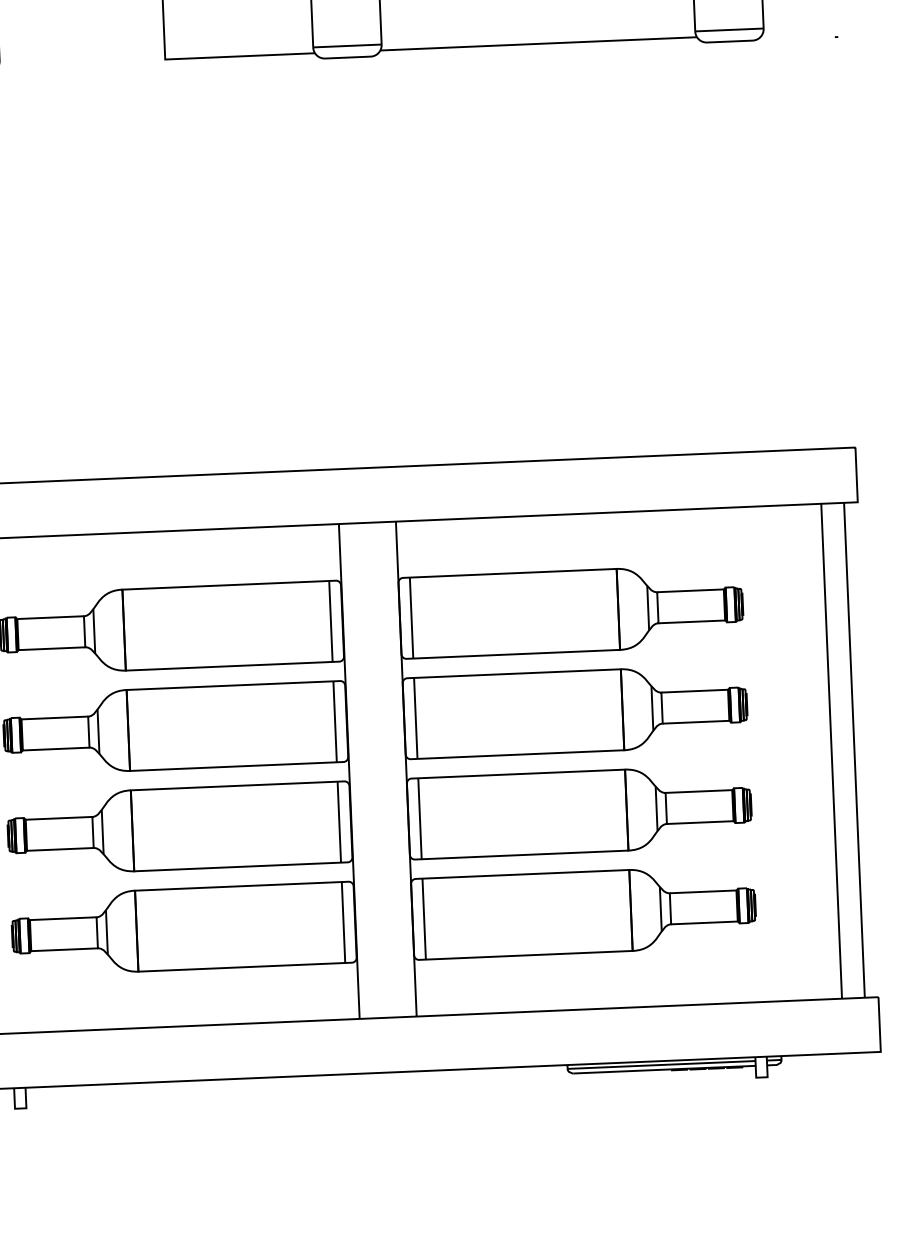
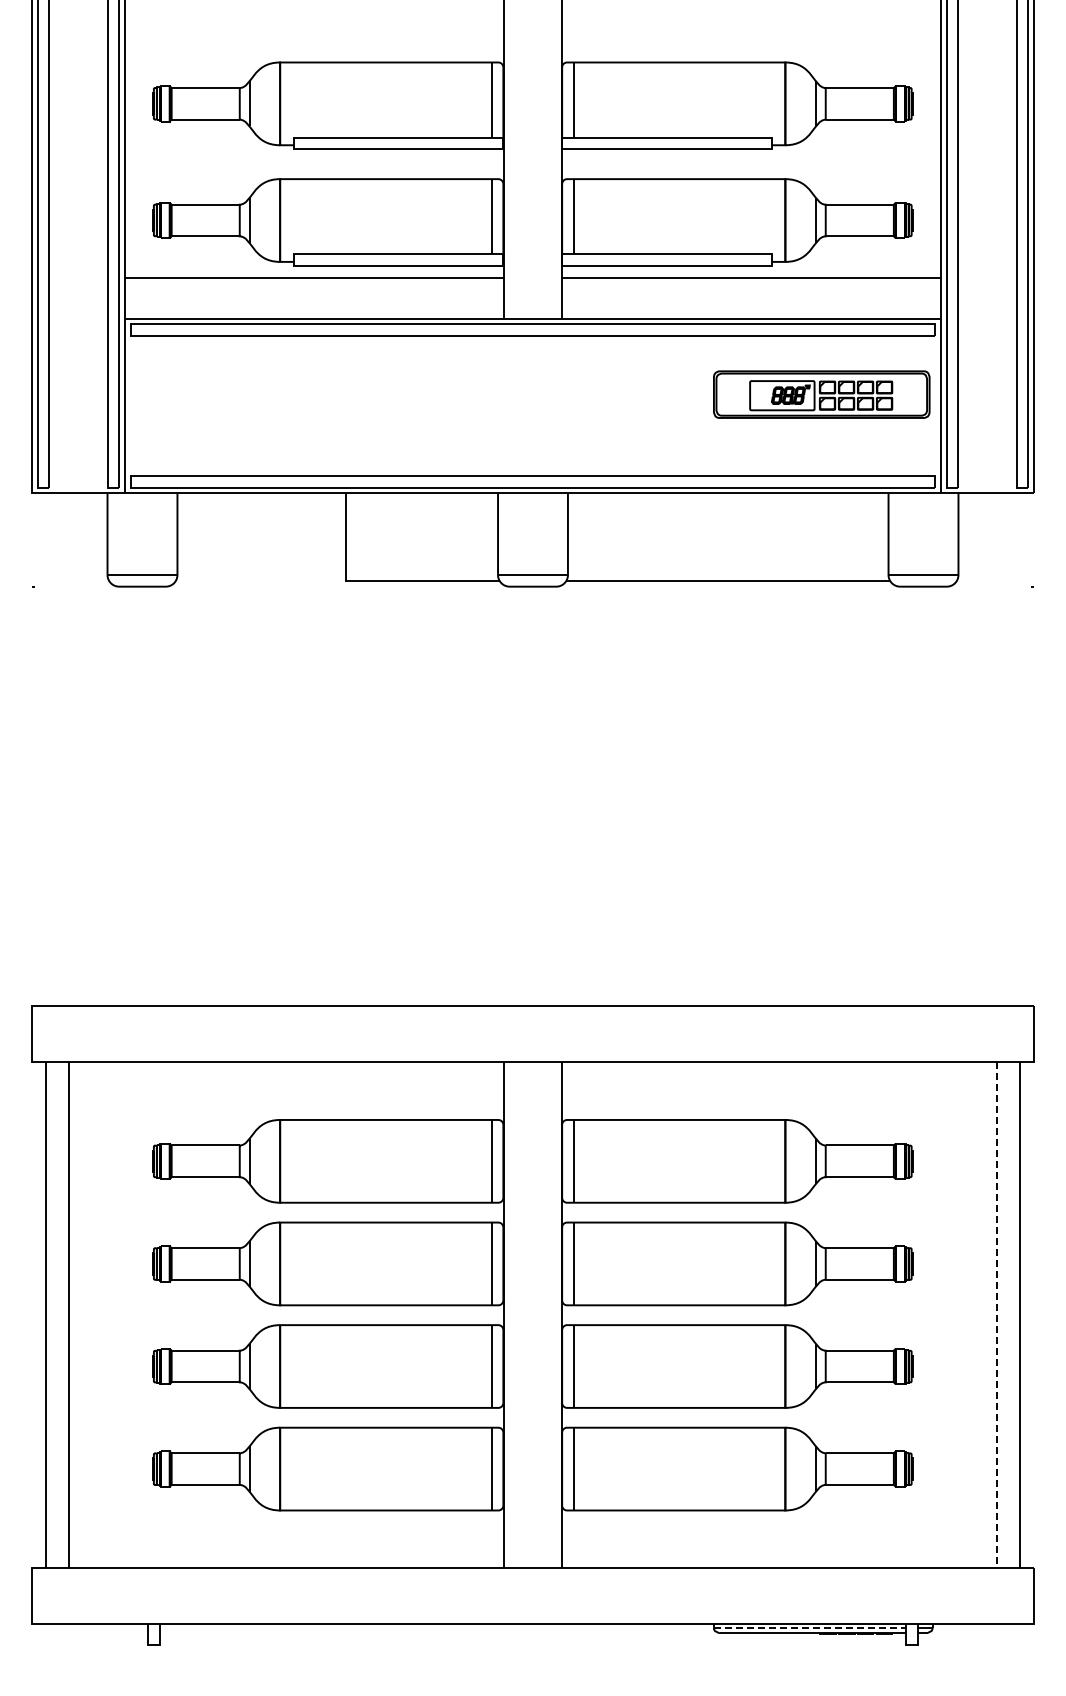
line: (831, 751) -> (996, 1315), solid -> dashed
line: (662, 1065) -> (810, 1628), solid -> dashed

